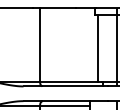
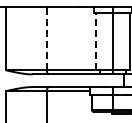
line: (39, 44) -> (46, 38), solid -> dashed
line: (97, 48) -> (96, 41), solid -> dashed

